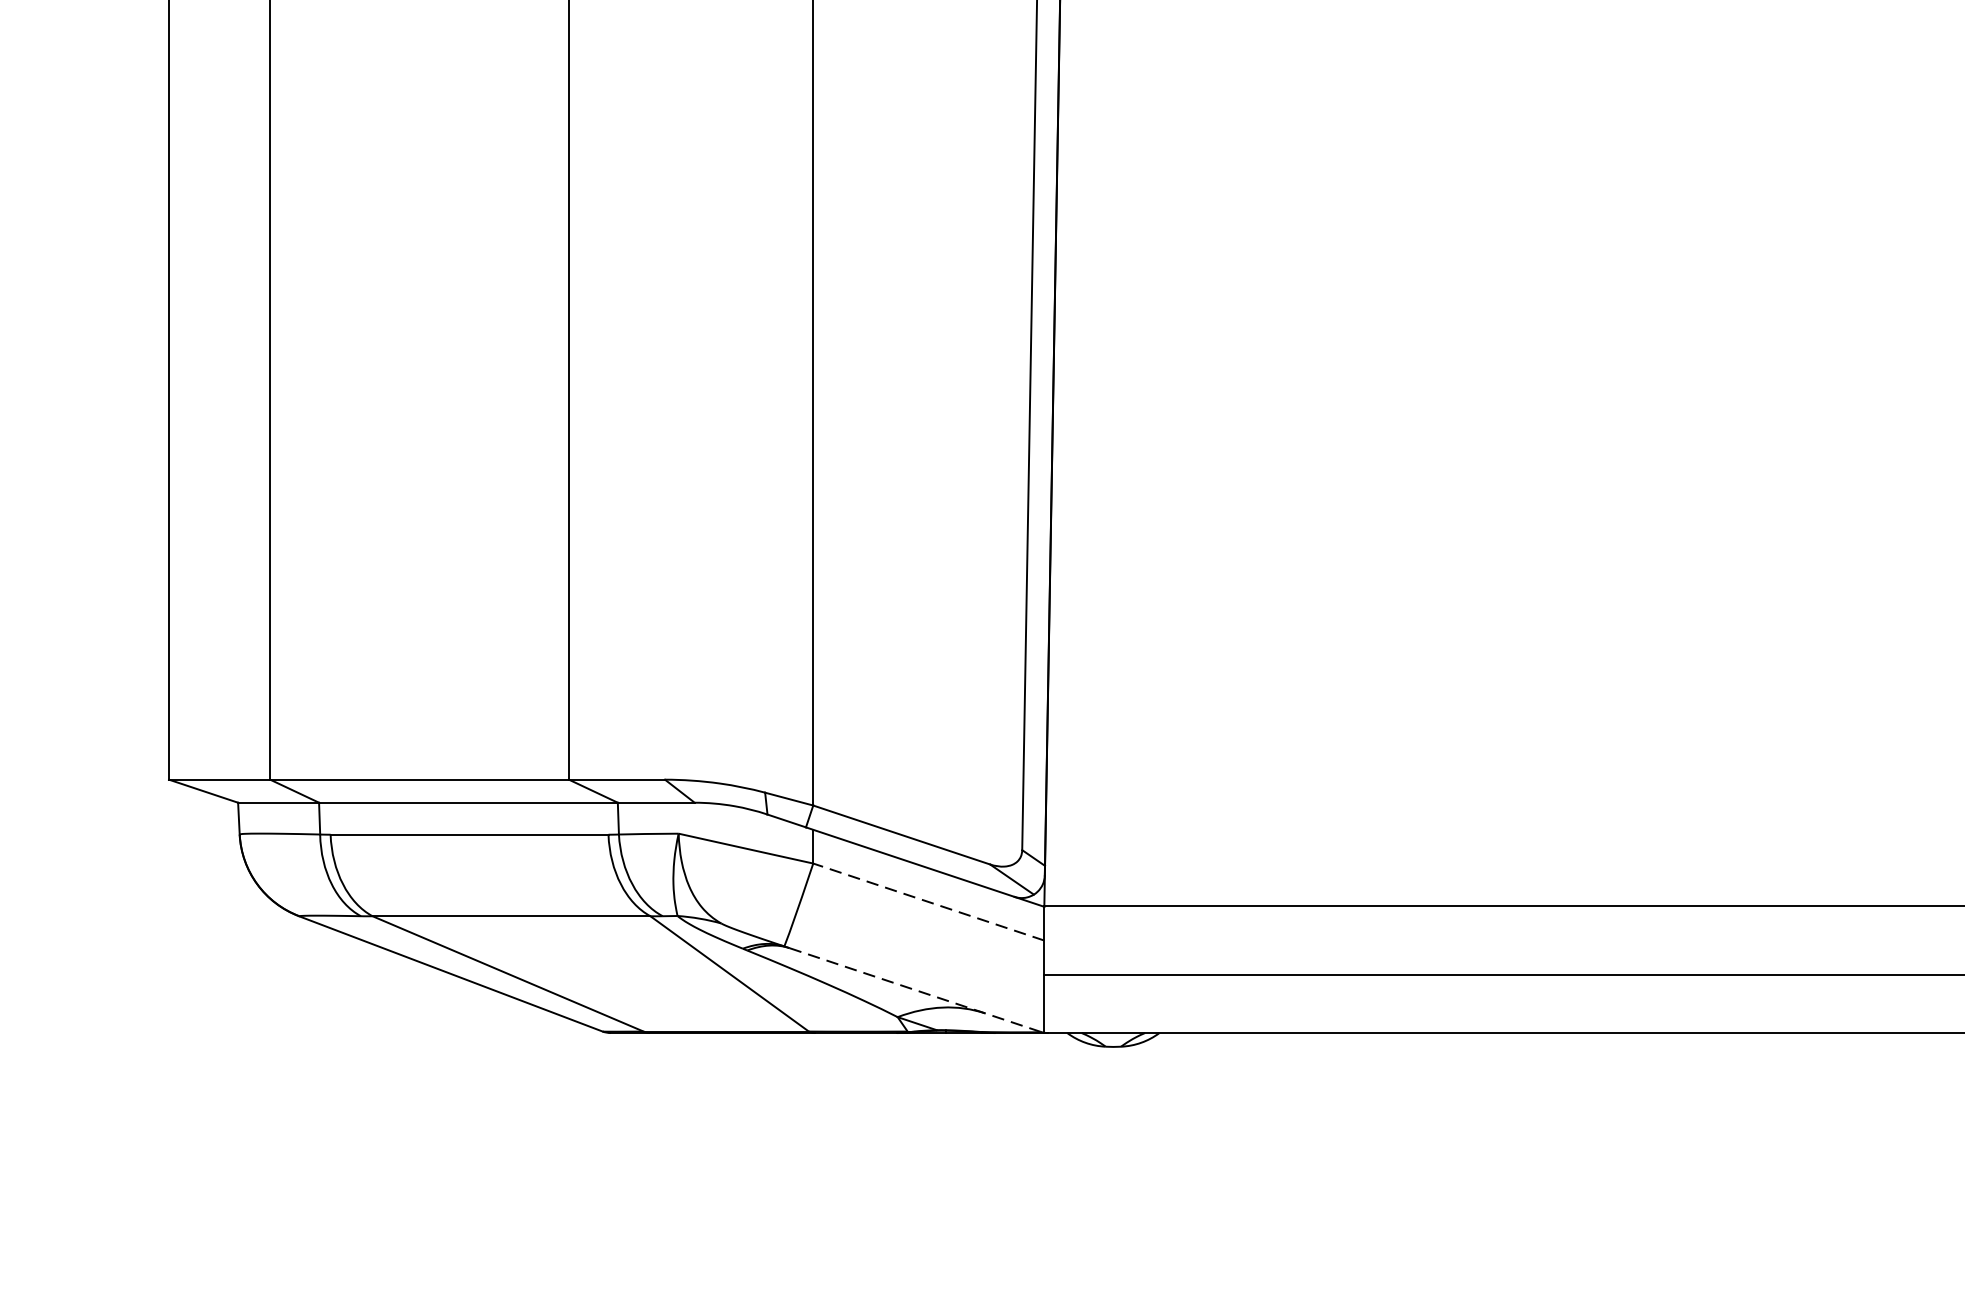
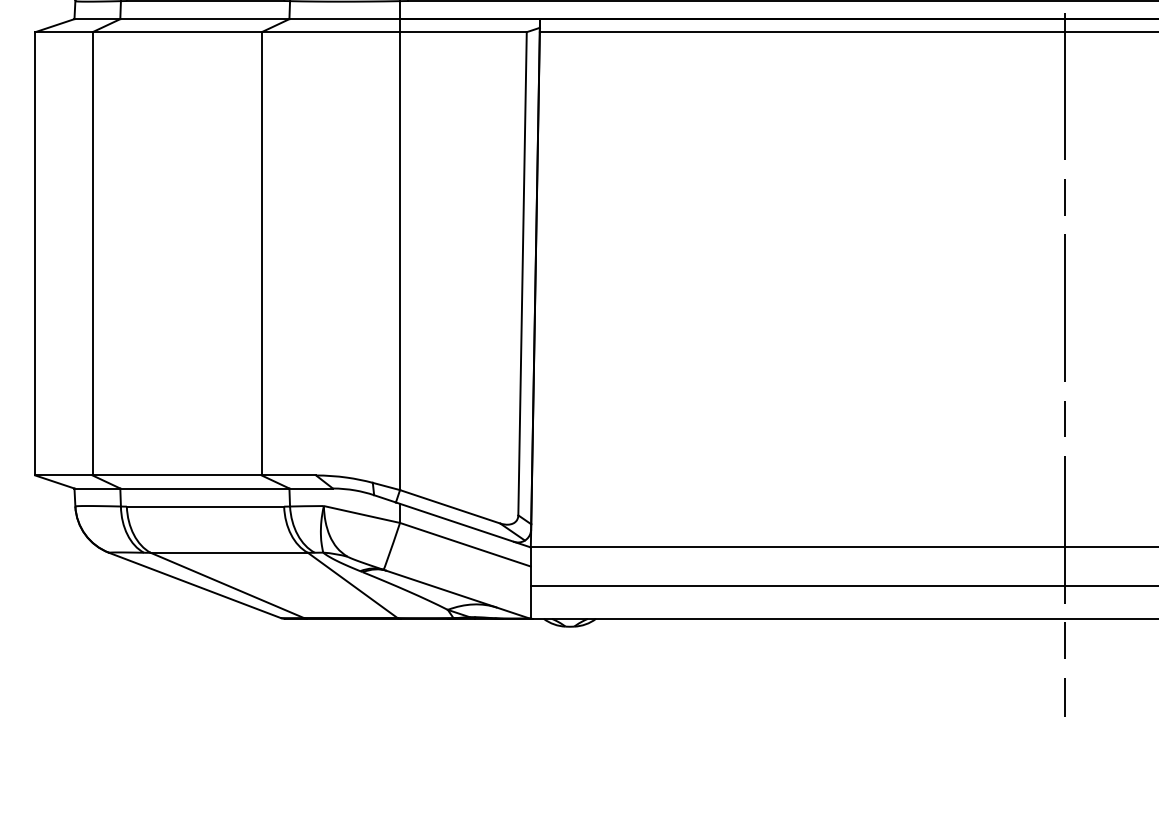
line: (928, 901) -> (465, 544), dashed -> solid
line: (914, 989) -> (457, 594), dashed -> solid

